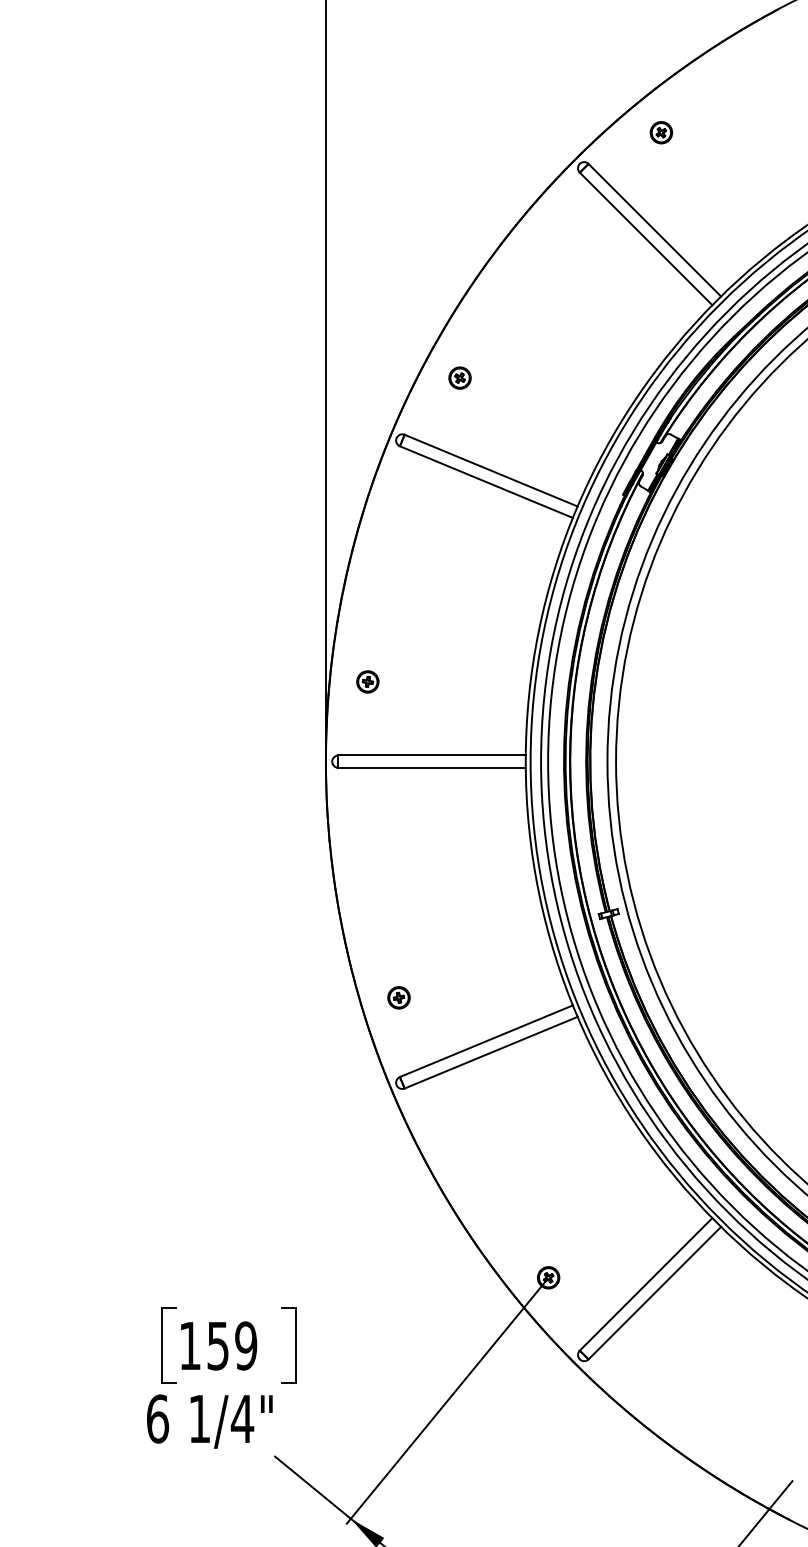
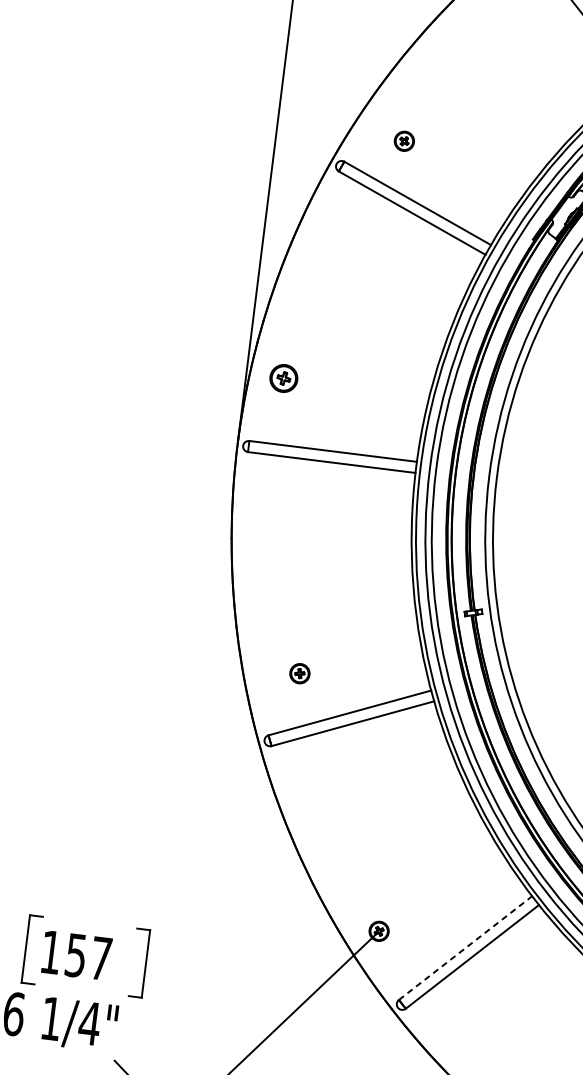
part: (459, 377) -> (403, 140), moved
part: (367, 681) -> (283, 378), size x1.4
part: (398, 997) -> (299, 673), moved
line: (646, 1284) -> (465, 948), solid -> dashed
text: (246, 1345) -> (101, 958), 159 -> 157

